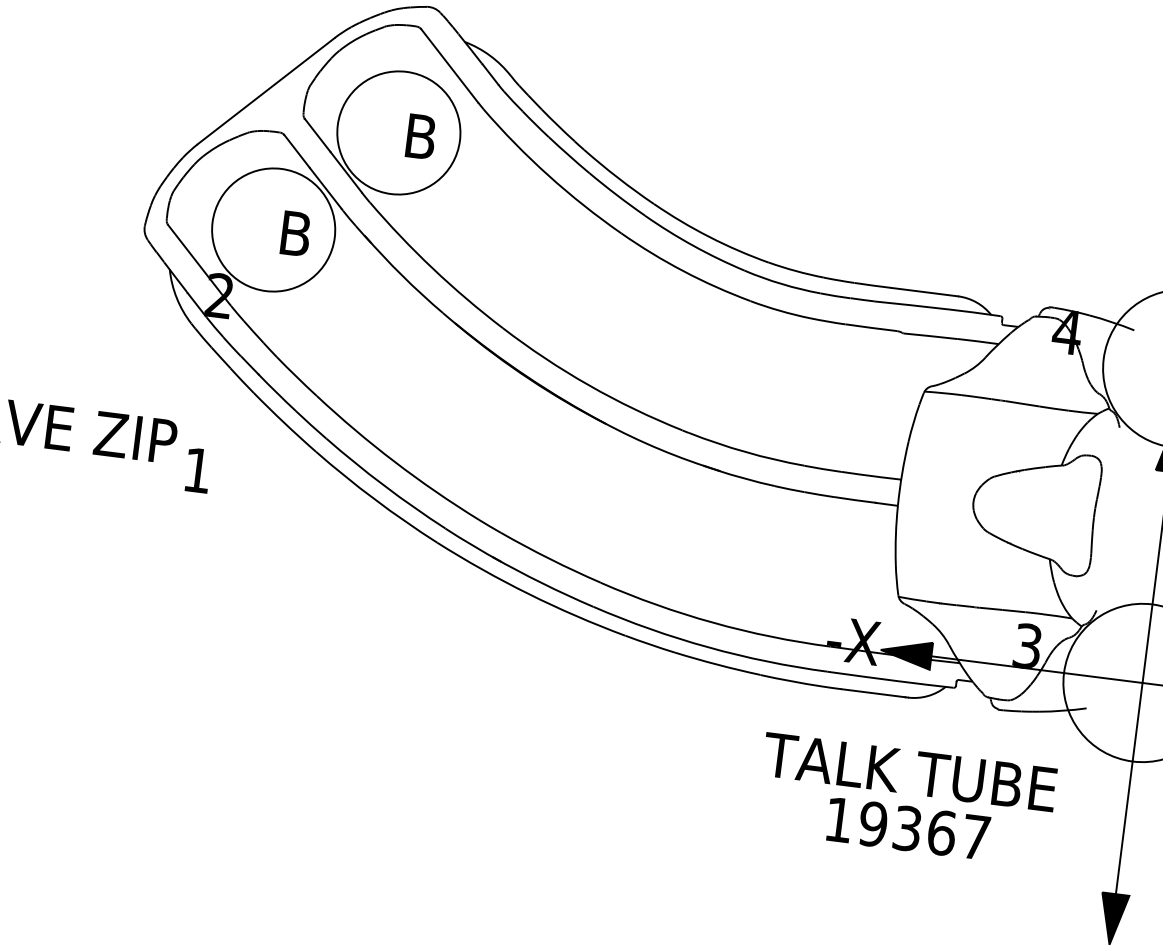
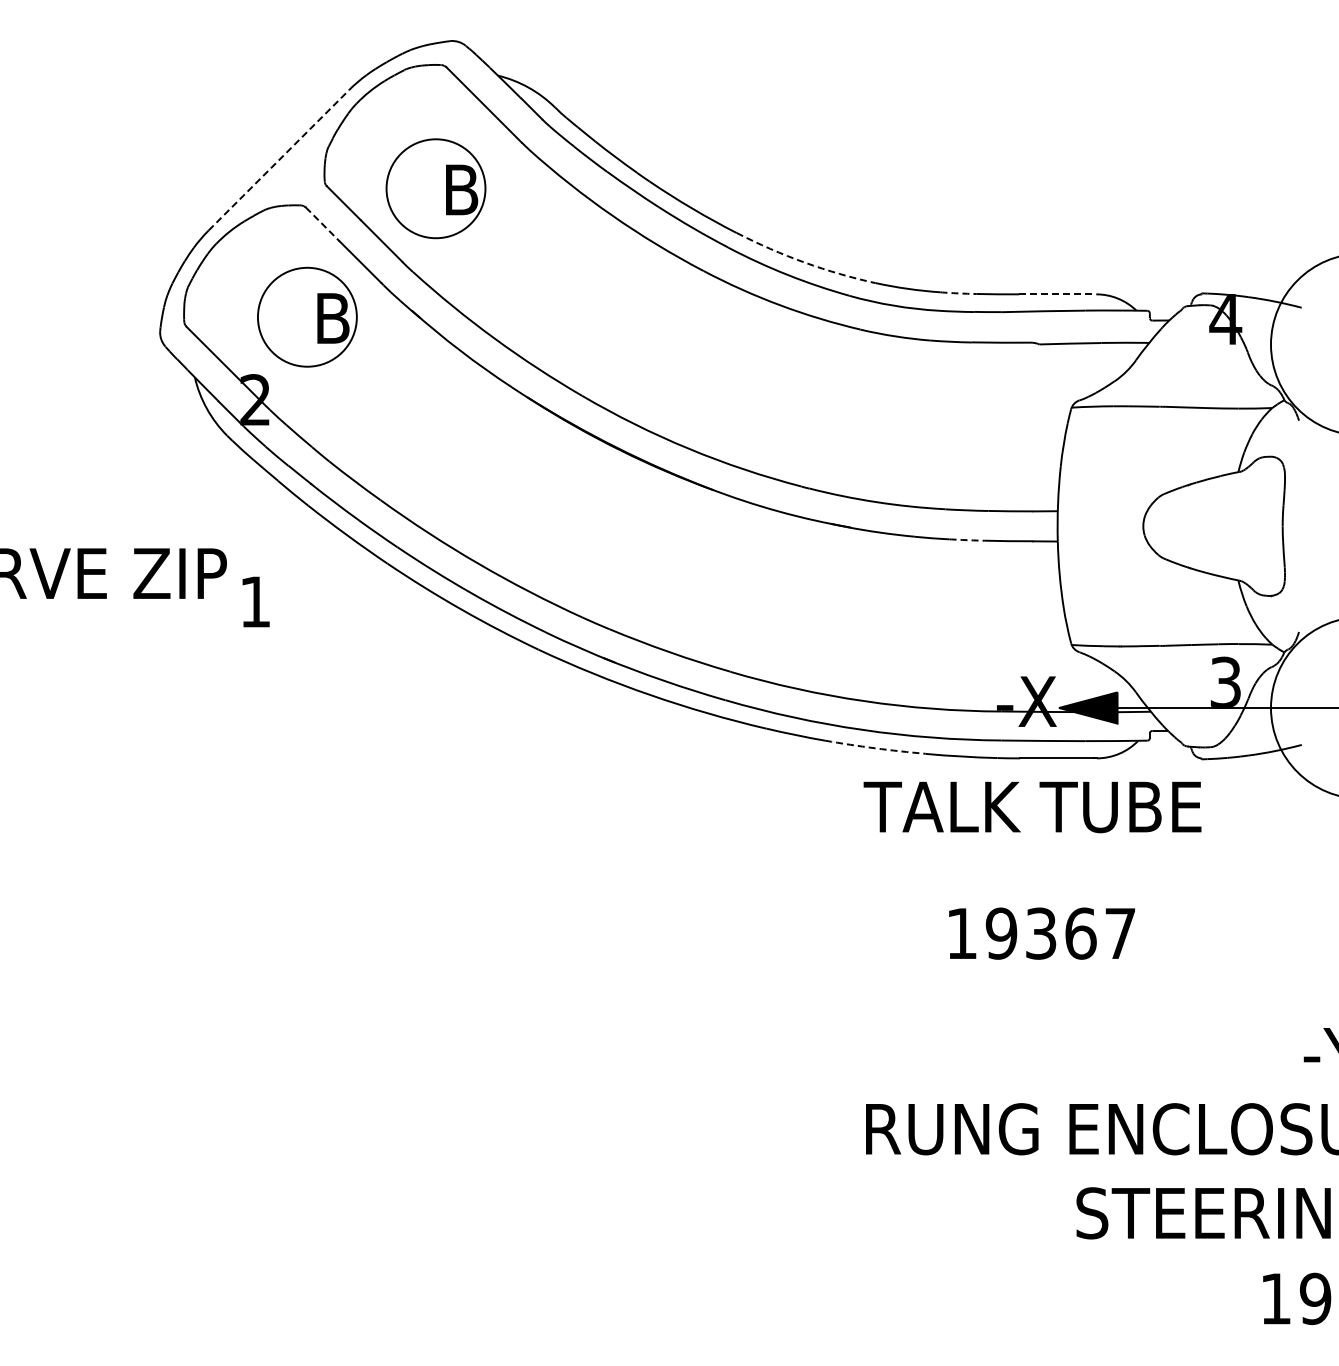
line: (266, 90) -> (279, 159), solid -> dashed
circle: (398, 132) -> (435, 188), size x0.7
line: (296, 151) -> (322, 224), solid -> dashed
circle: (273, 229) -> (307, 316), size x0.7
arc: (709, 236) -> (804, 262), solid -> dashed
arc: (839, 280) -> (958, 293), solid -> dashed
line: (924, 292) -> (1057, 294), solid -> dashed
arc: (819, 495) -> (967, 540), solid -> dashed
arc: (717, 664) -> (875, 748), solid -> dashed
text: (909, 772) -> (1032, 807), moved
text: (907, 828) -> (1041, 933), moved

